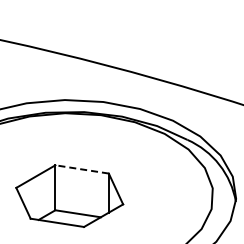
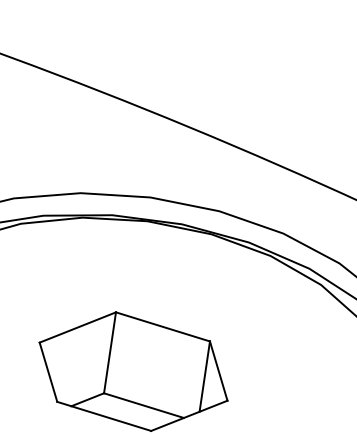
line: (81, 169) -> (161, 326), dashed -> solid

